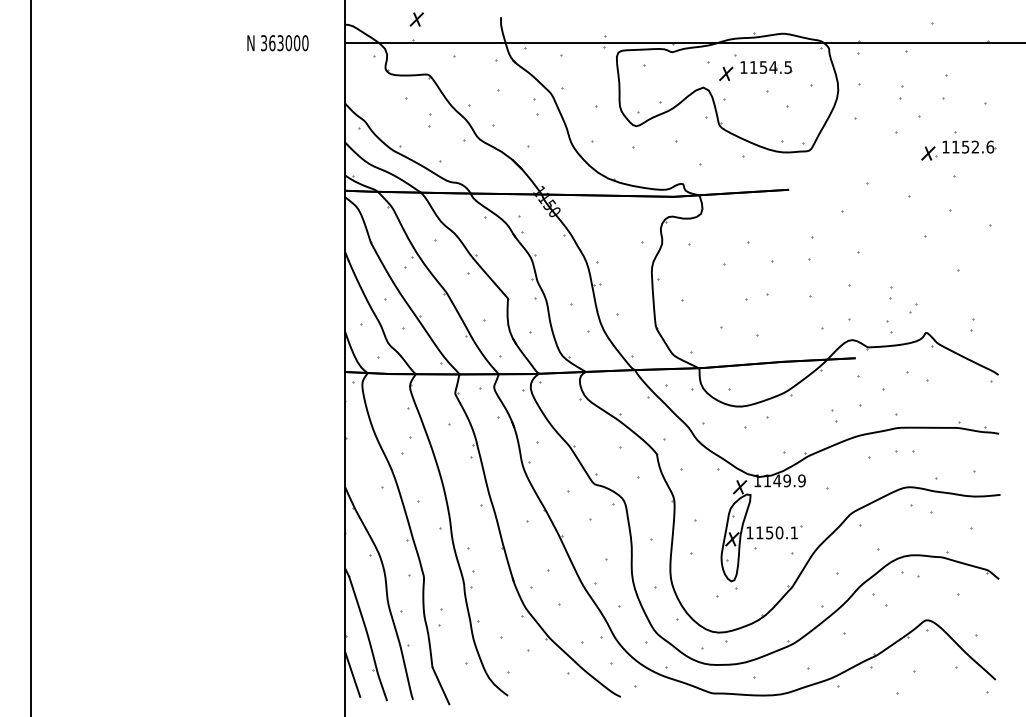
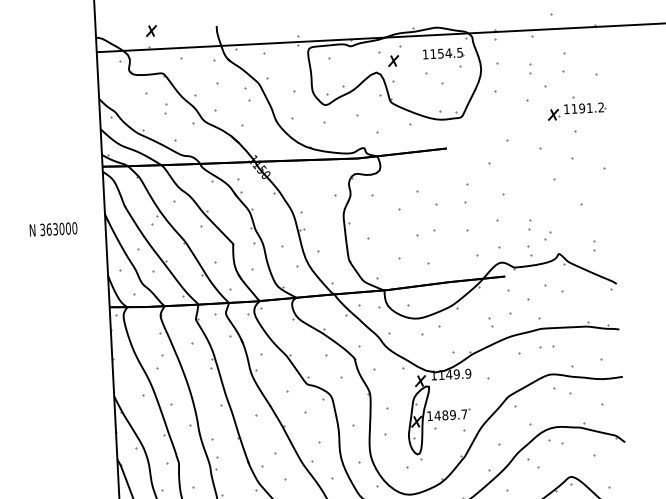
text: (277, 43) -> (53, 229), moved
part: (766, 67) -> (443, 53), moved
text: (977, 146) -> (591, 107), 1152.6 -> 1191.2
text: (776, 532) -> (450, 414), 1150.1 -> 1489.7

